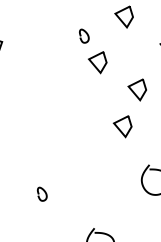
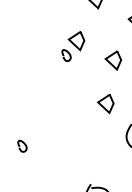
curve: (85, 33) -> (67, 53), moved
line: (119, 128) -> (103, 106), moved
curve: (39, 193) -> (20, 145), moved

